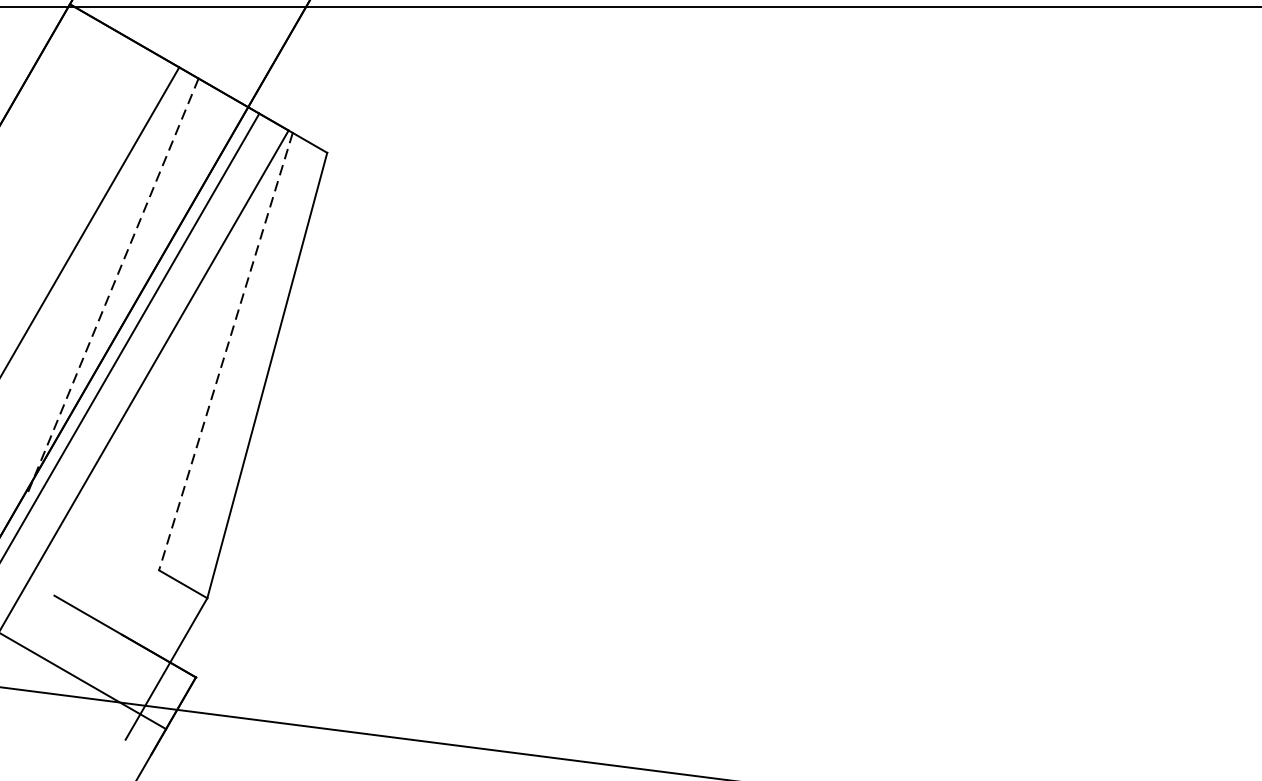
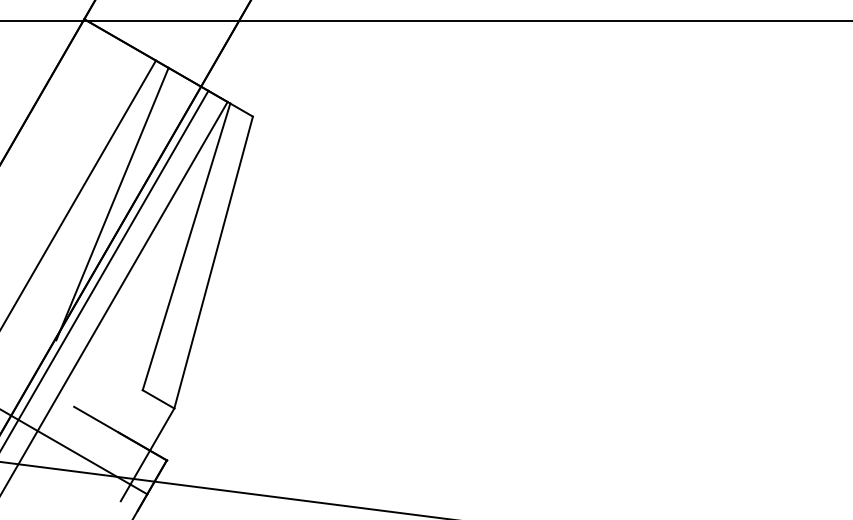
line: (112, 286) -> (112, 204), dashed -> solid
line: (225, 351) -> (186, 246), dashed -> solid

